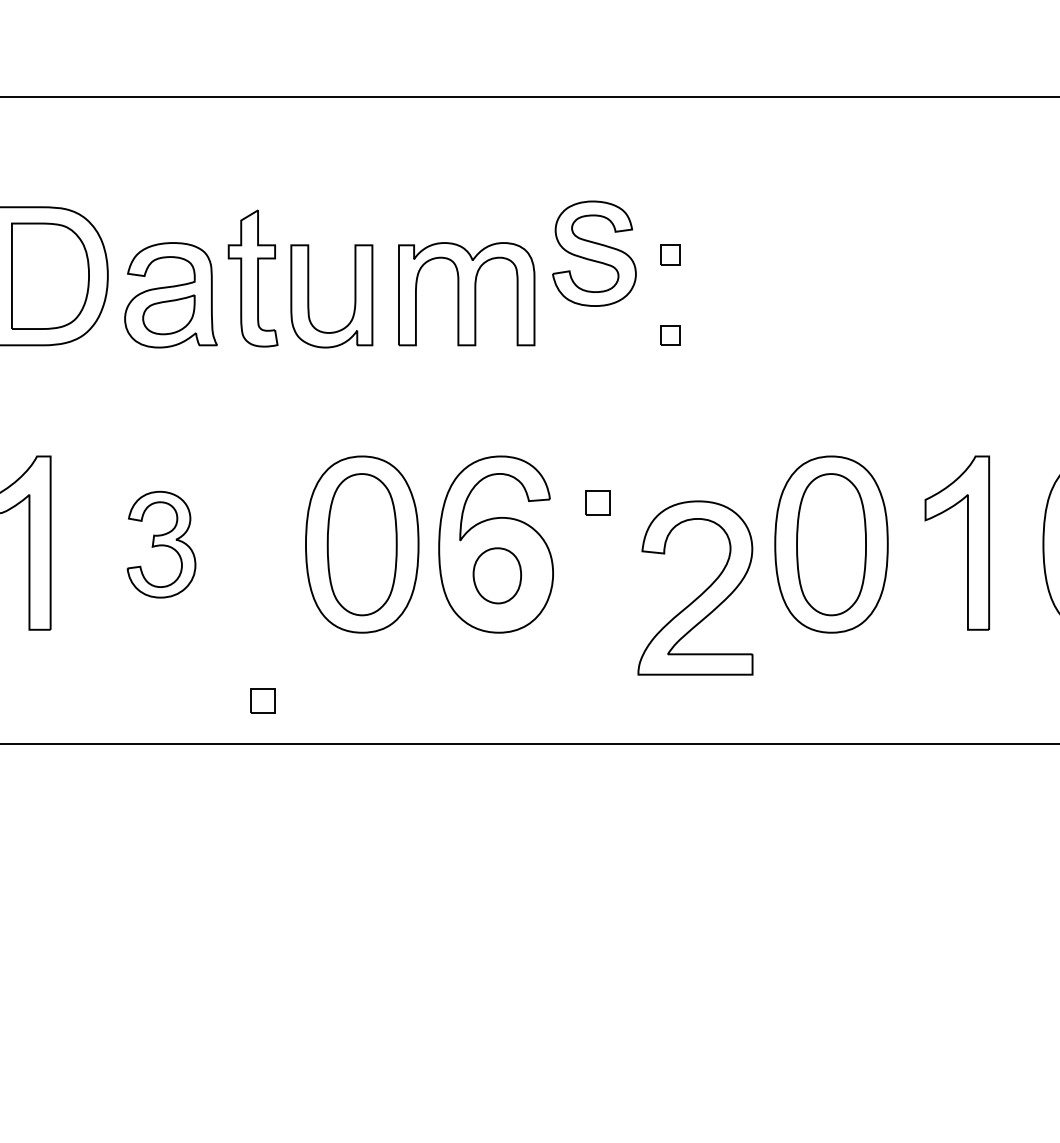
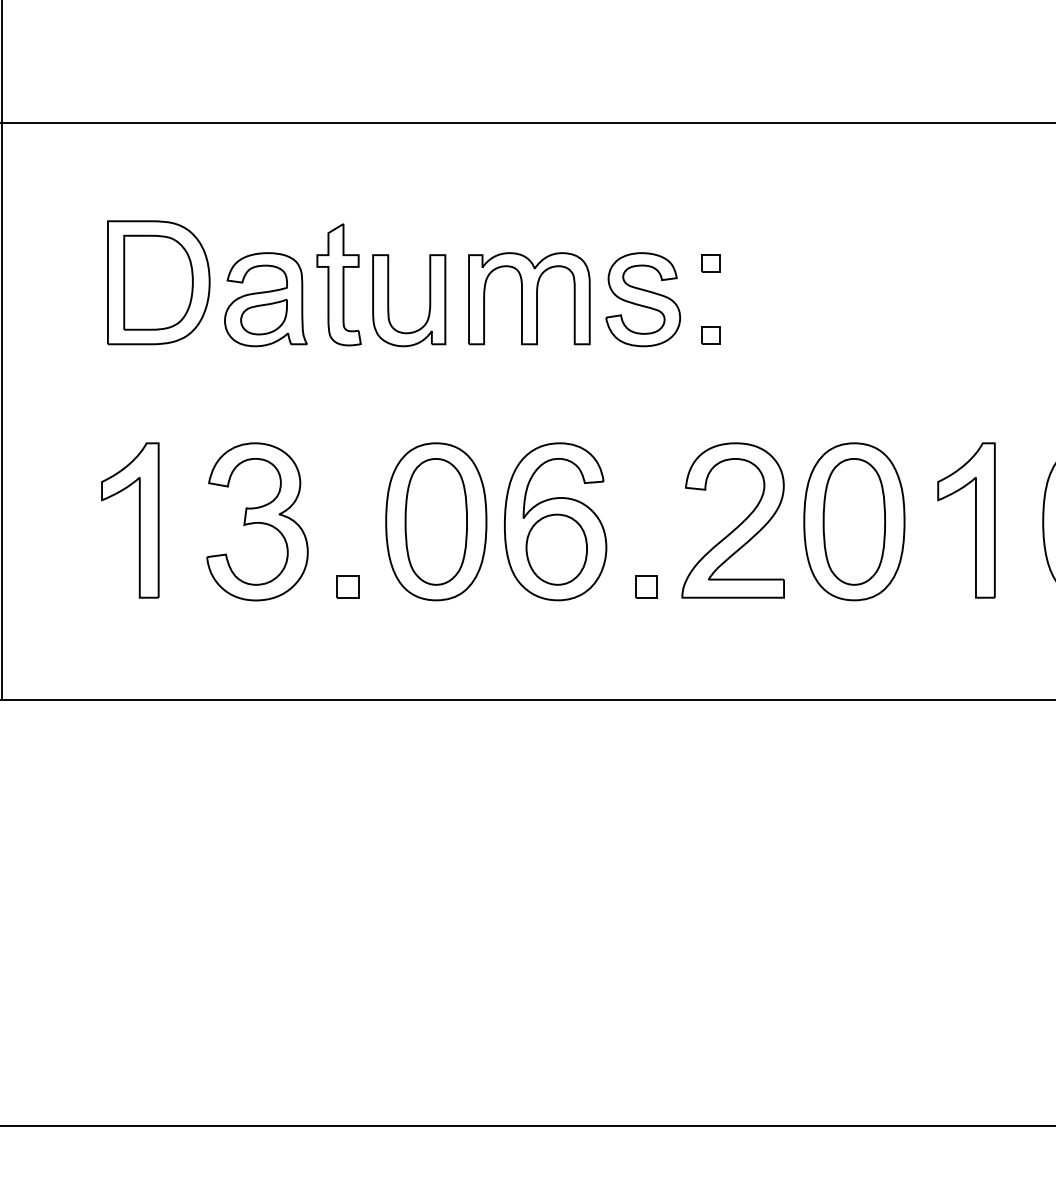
part: (593, 253) -> (642, 299), moved
part: (598, 502) -> (646, 586), moved
part: (161, 544) -> (257, 521), size x1.67
part: (497, 575) -> (556, 549), size x1.43
part: (699, 594) -> (736, 526), moved
part: (262, 700) -> (347, 586), moved

